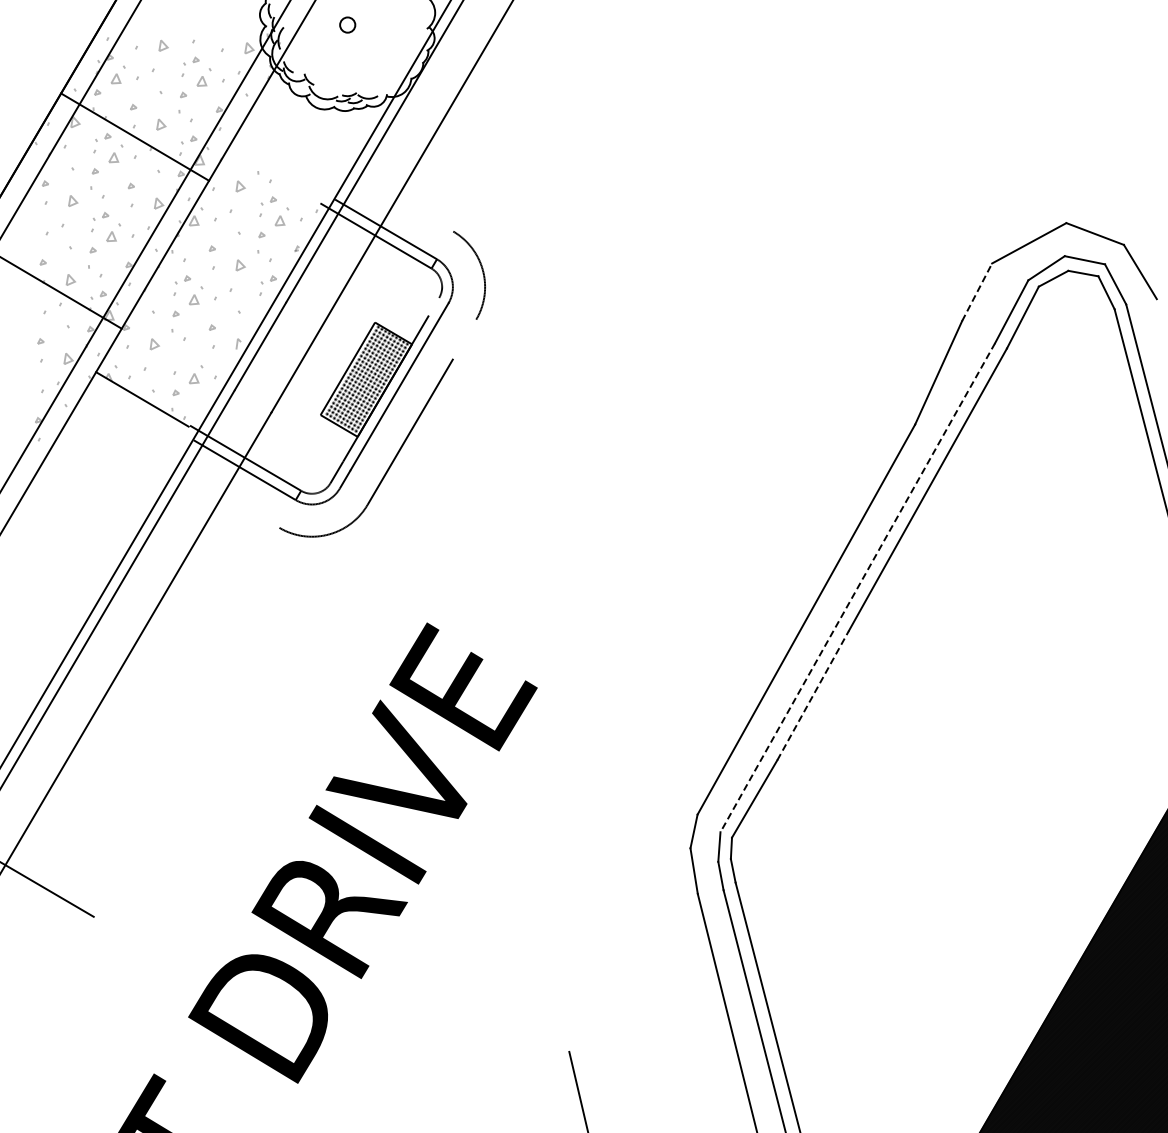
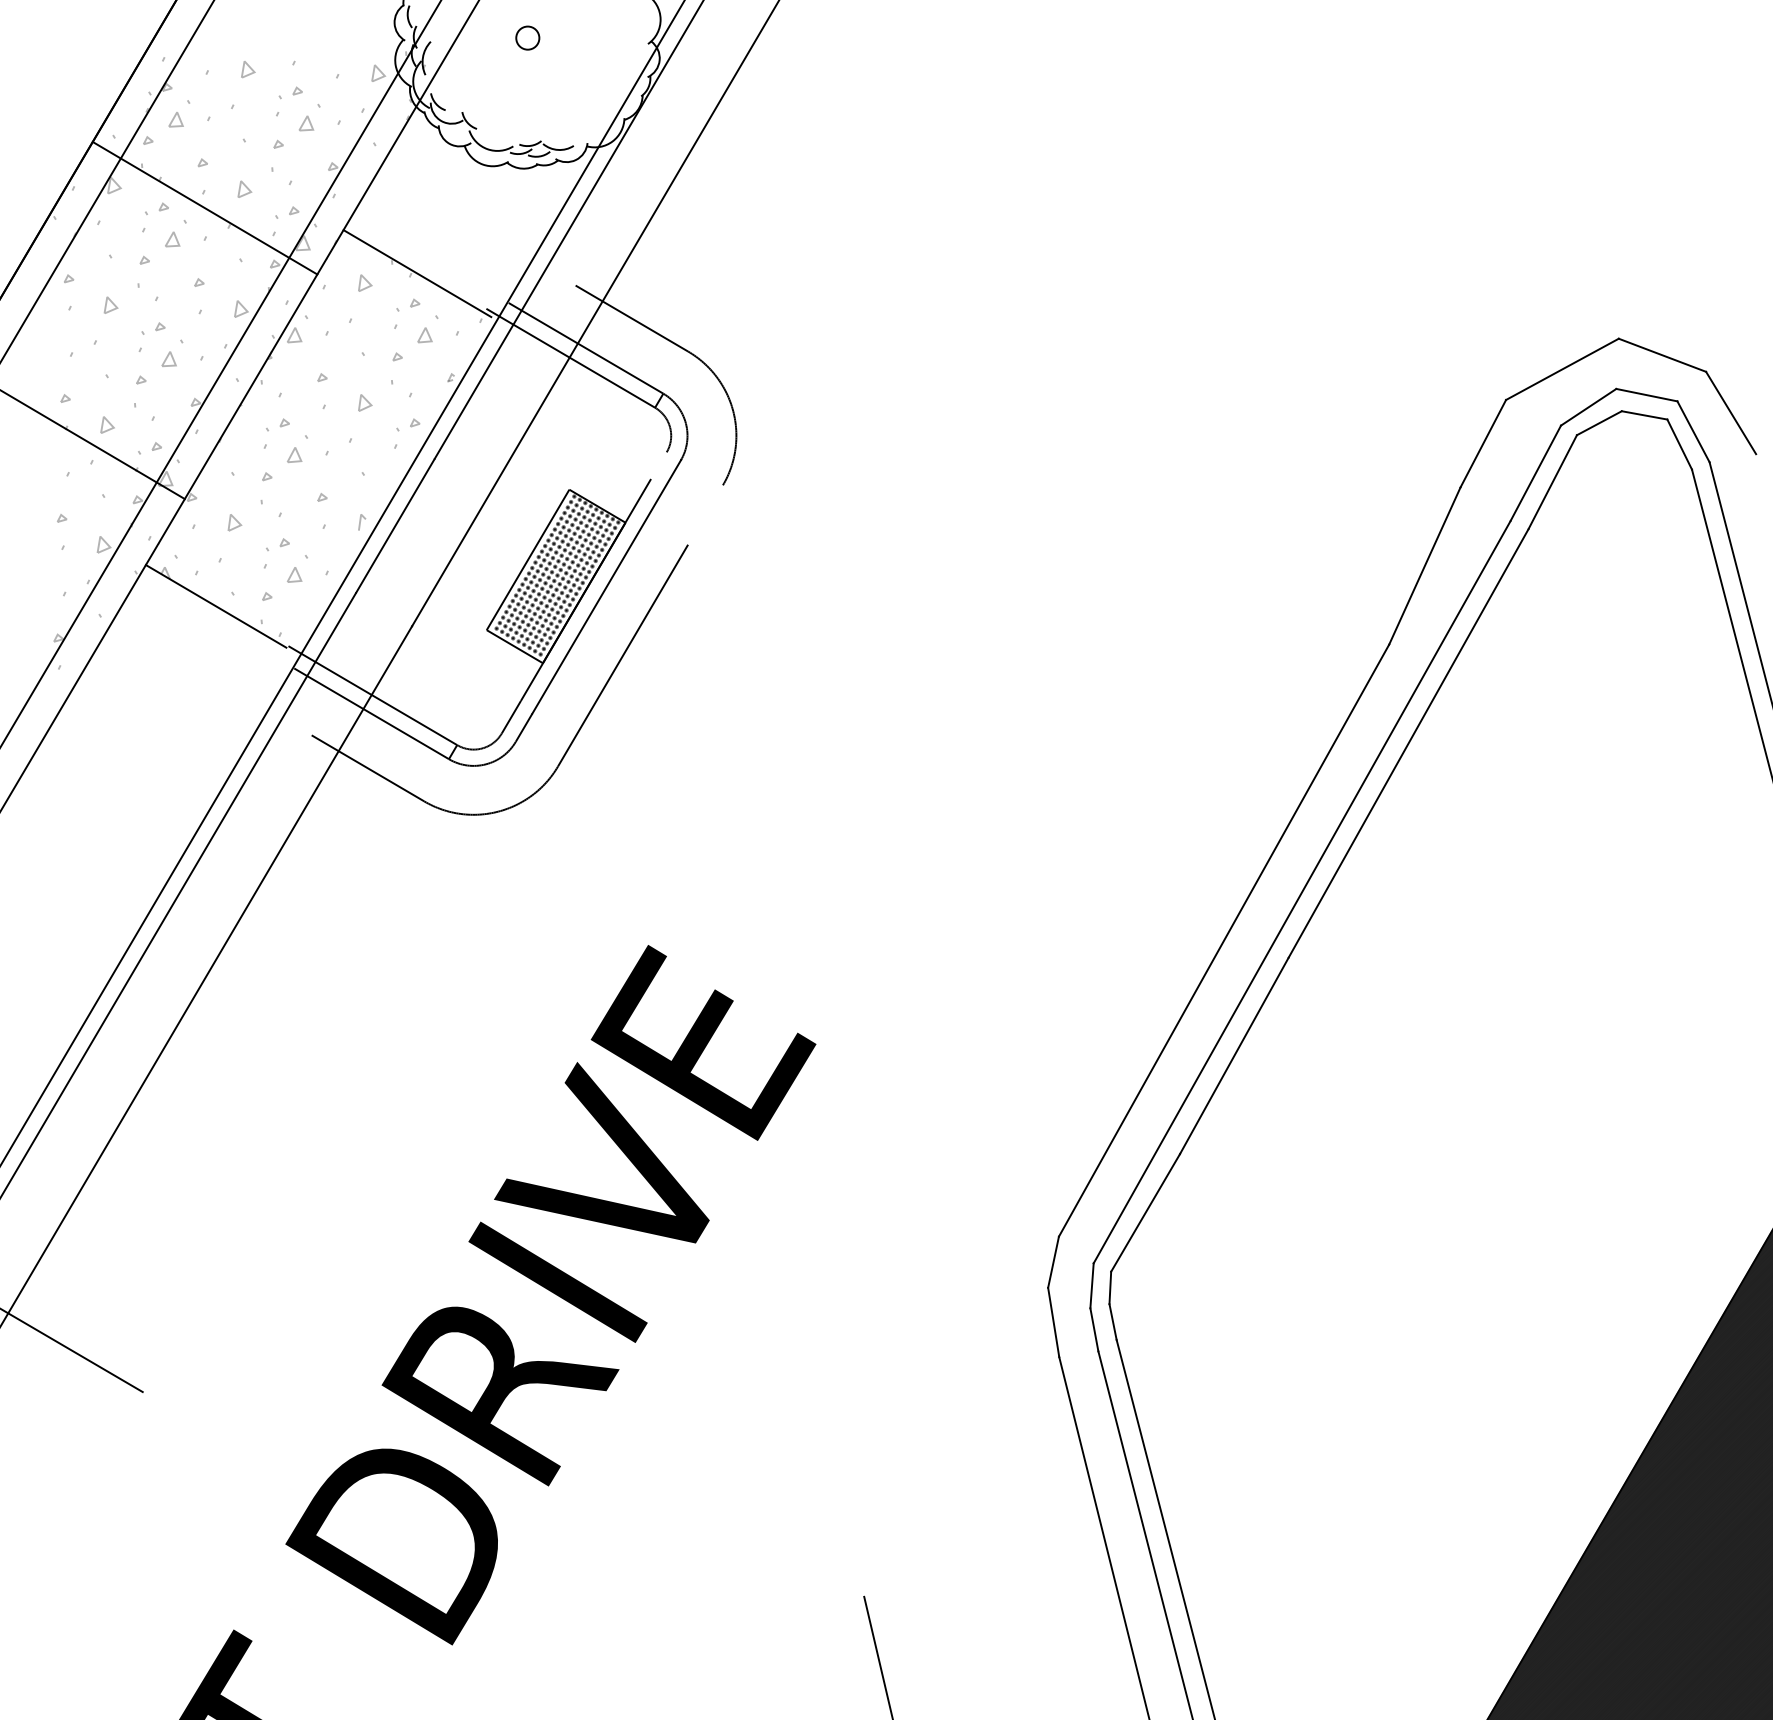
line: (274, 179) -> (416, 272), added
line: (416, 209) -> (632, 318), added
line: (977, 291) -> (1483, 442), dashed -> solid
part: (182, 358) -> (277, 544), added
line: (242, 505) -> (368, 767), added
line: (857, 588) -> (1301, 893), dashed -> solid
line: (813, 695) -> (1234, 1055), dashed -> solid

